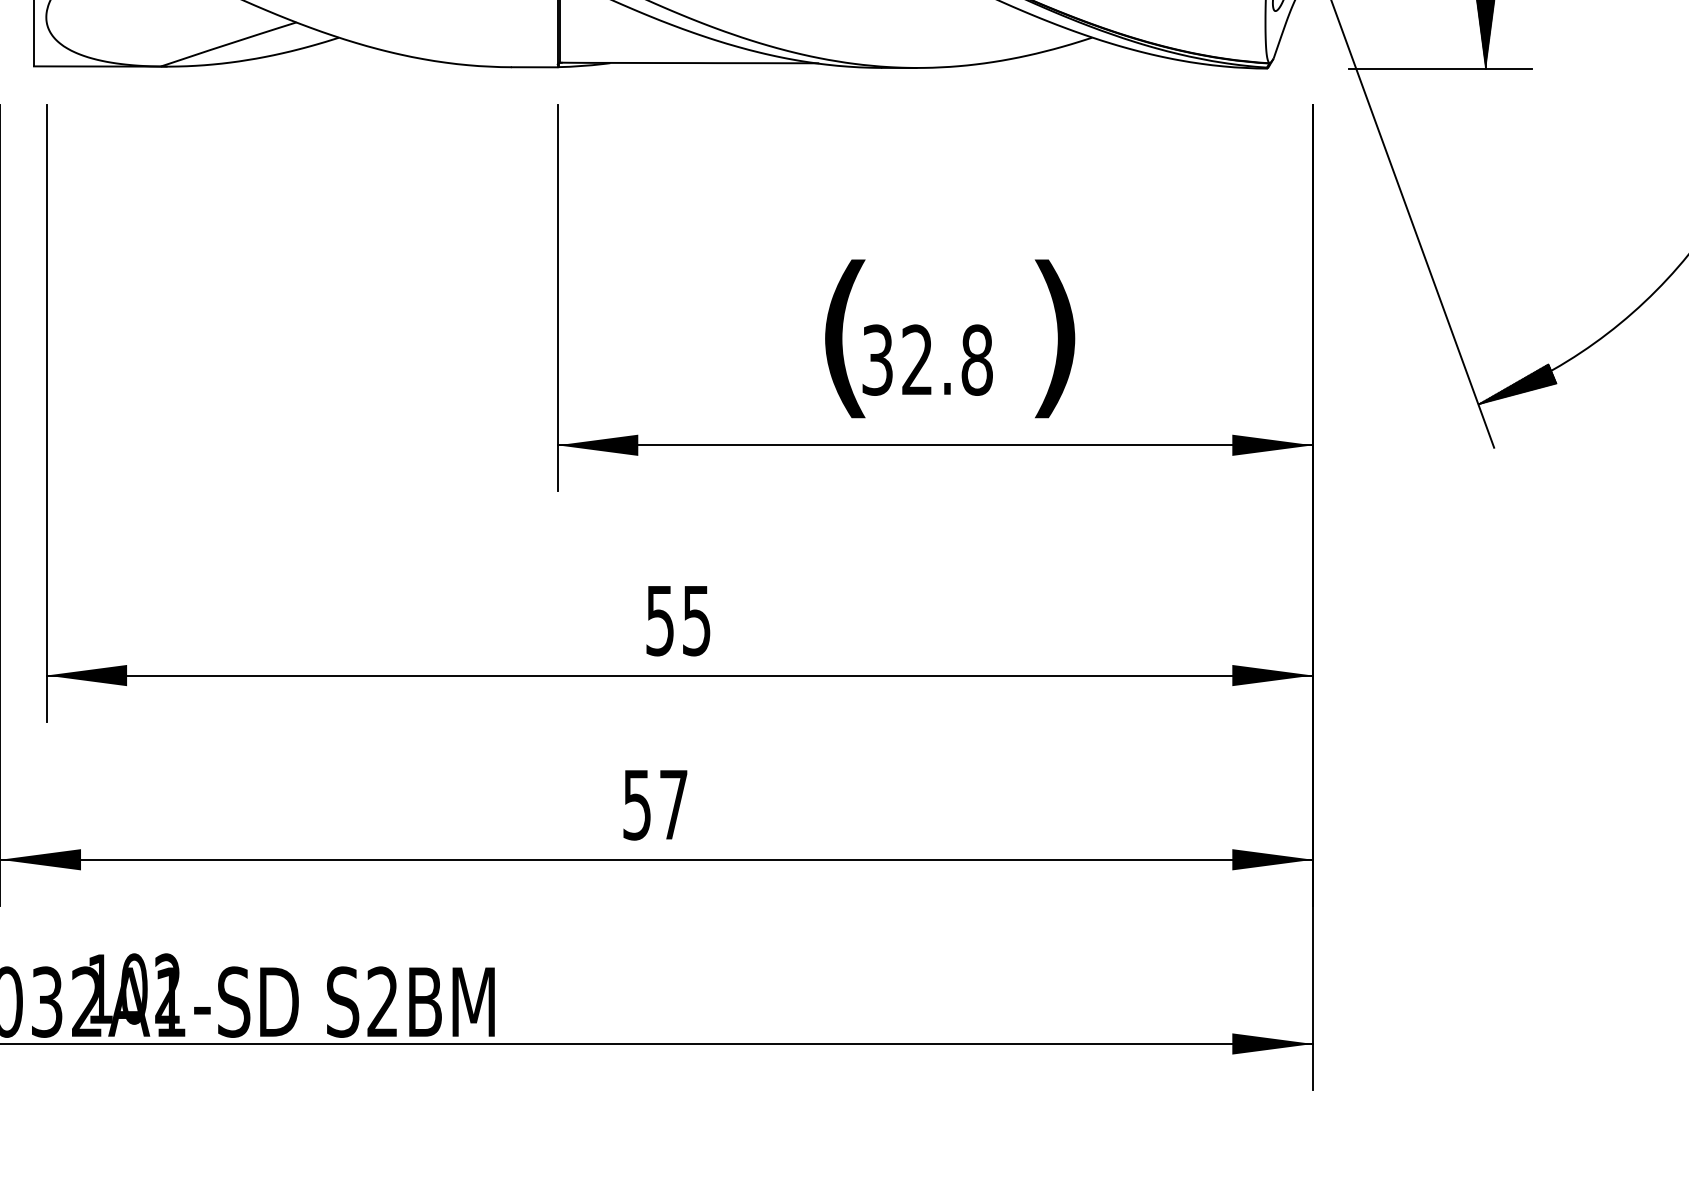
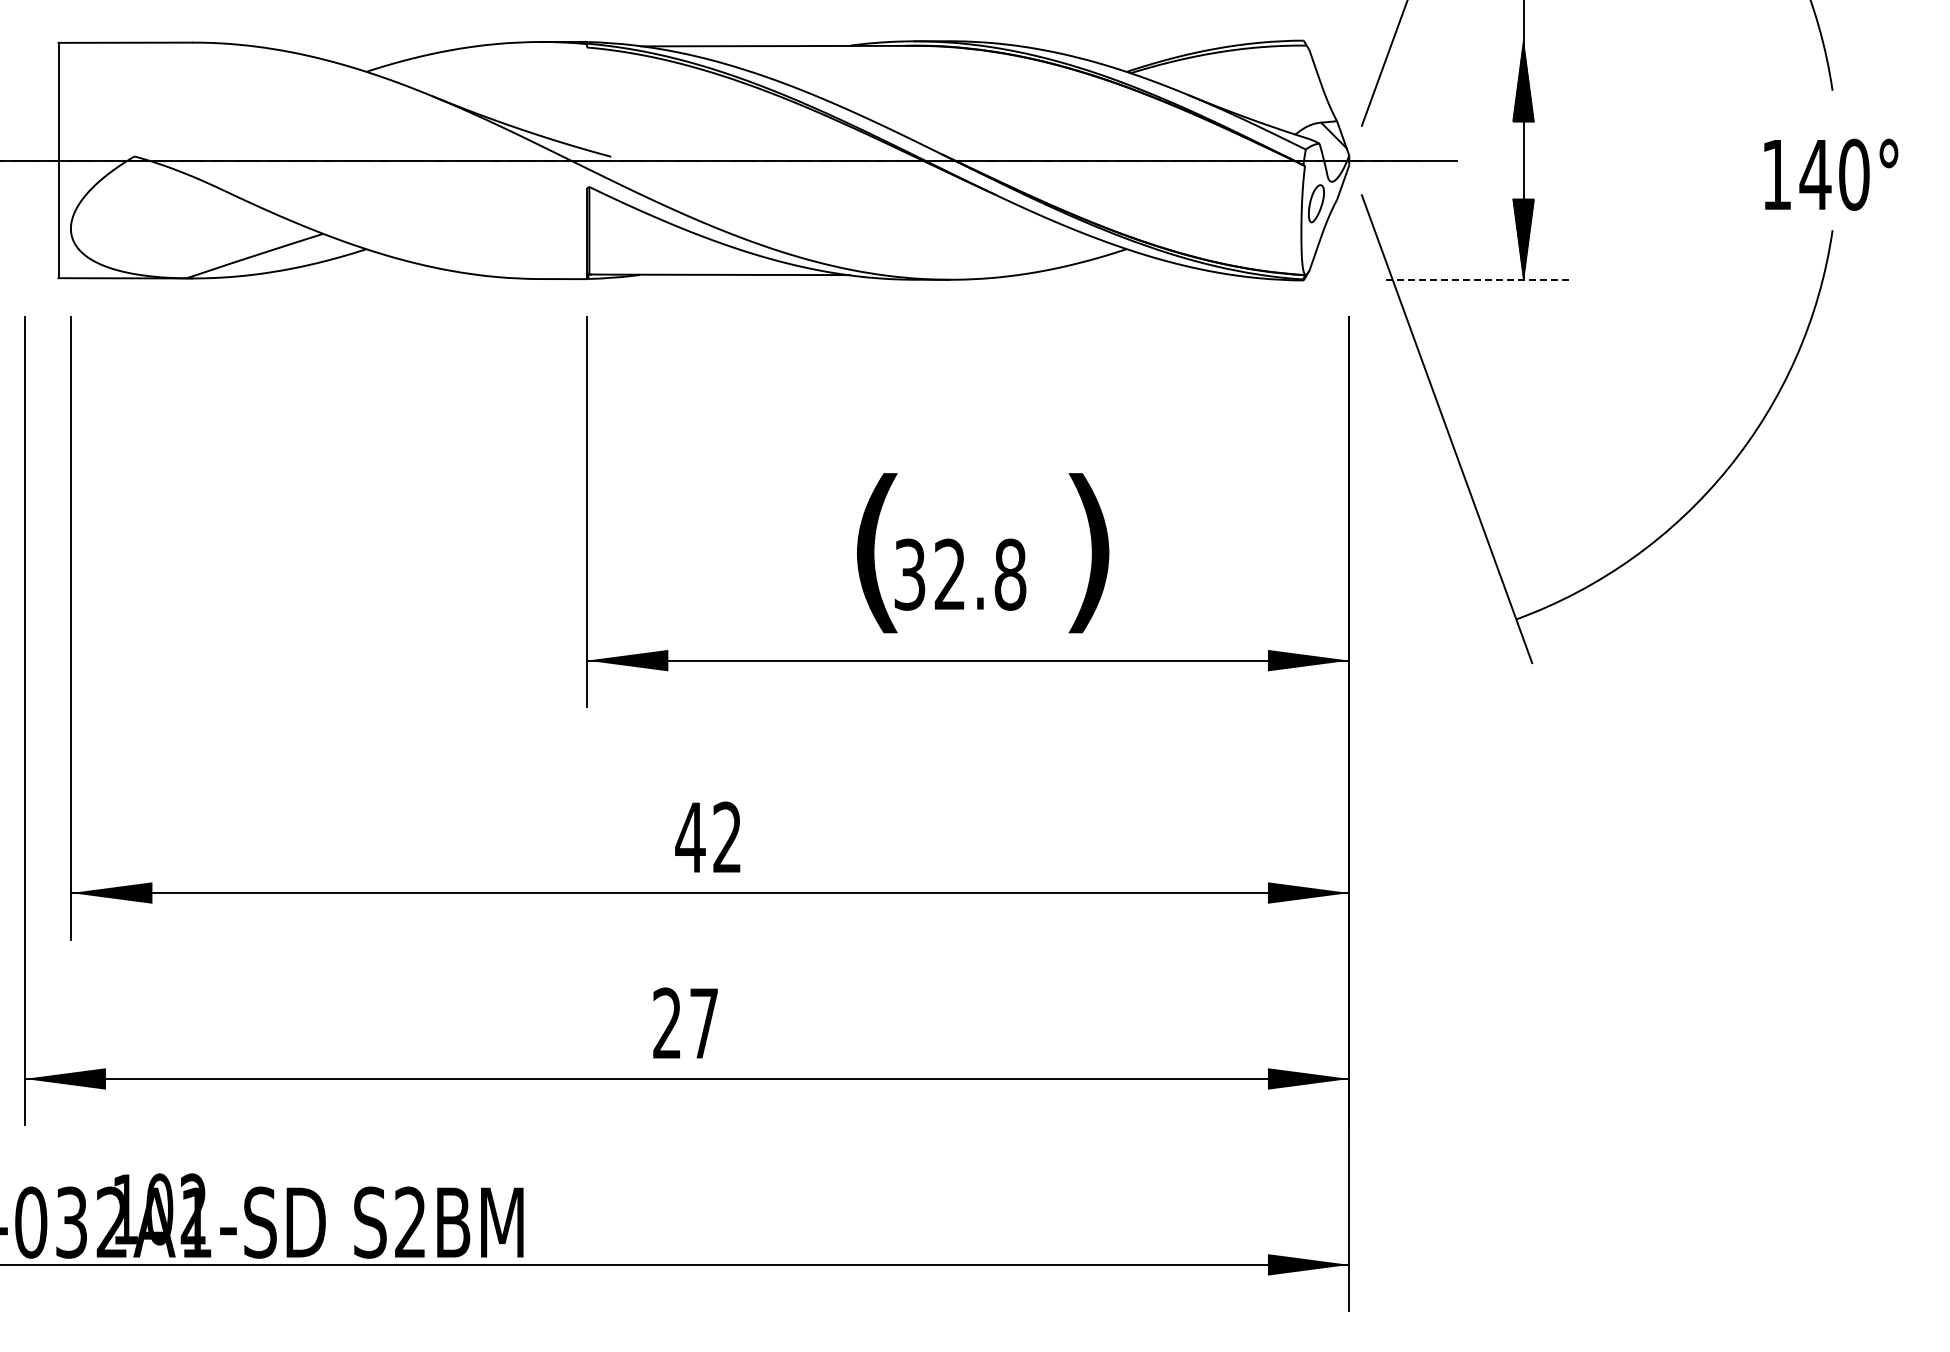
line: (1440, 68) -> (1478, 280), solid -> dashed
hatch: (1517, 383) -> (1555, 598), removed
text: (677, 620) -> (707, 837), 55 -> 42
text: (636, 804) -> (666, 1023), 57 -> 27

